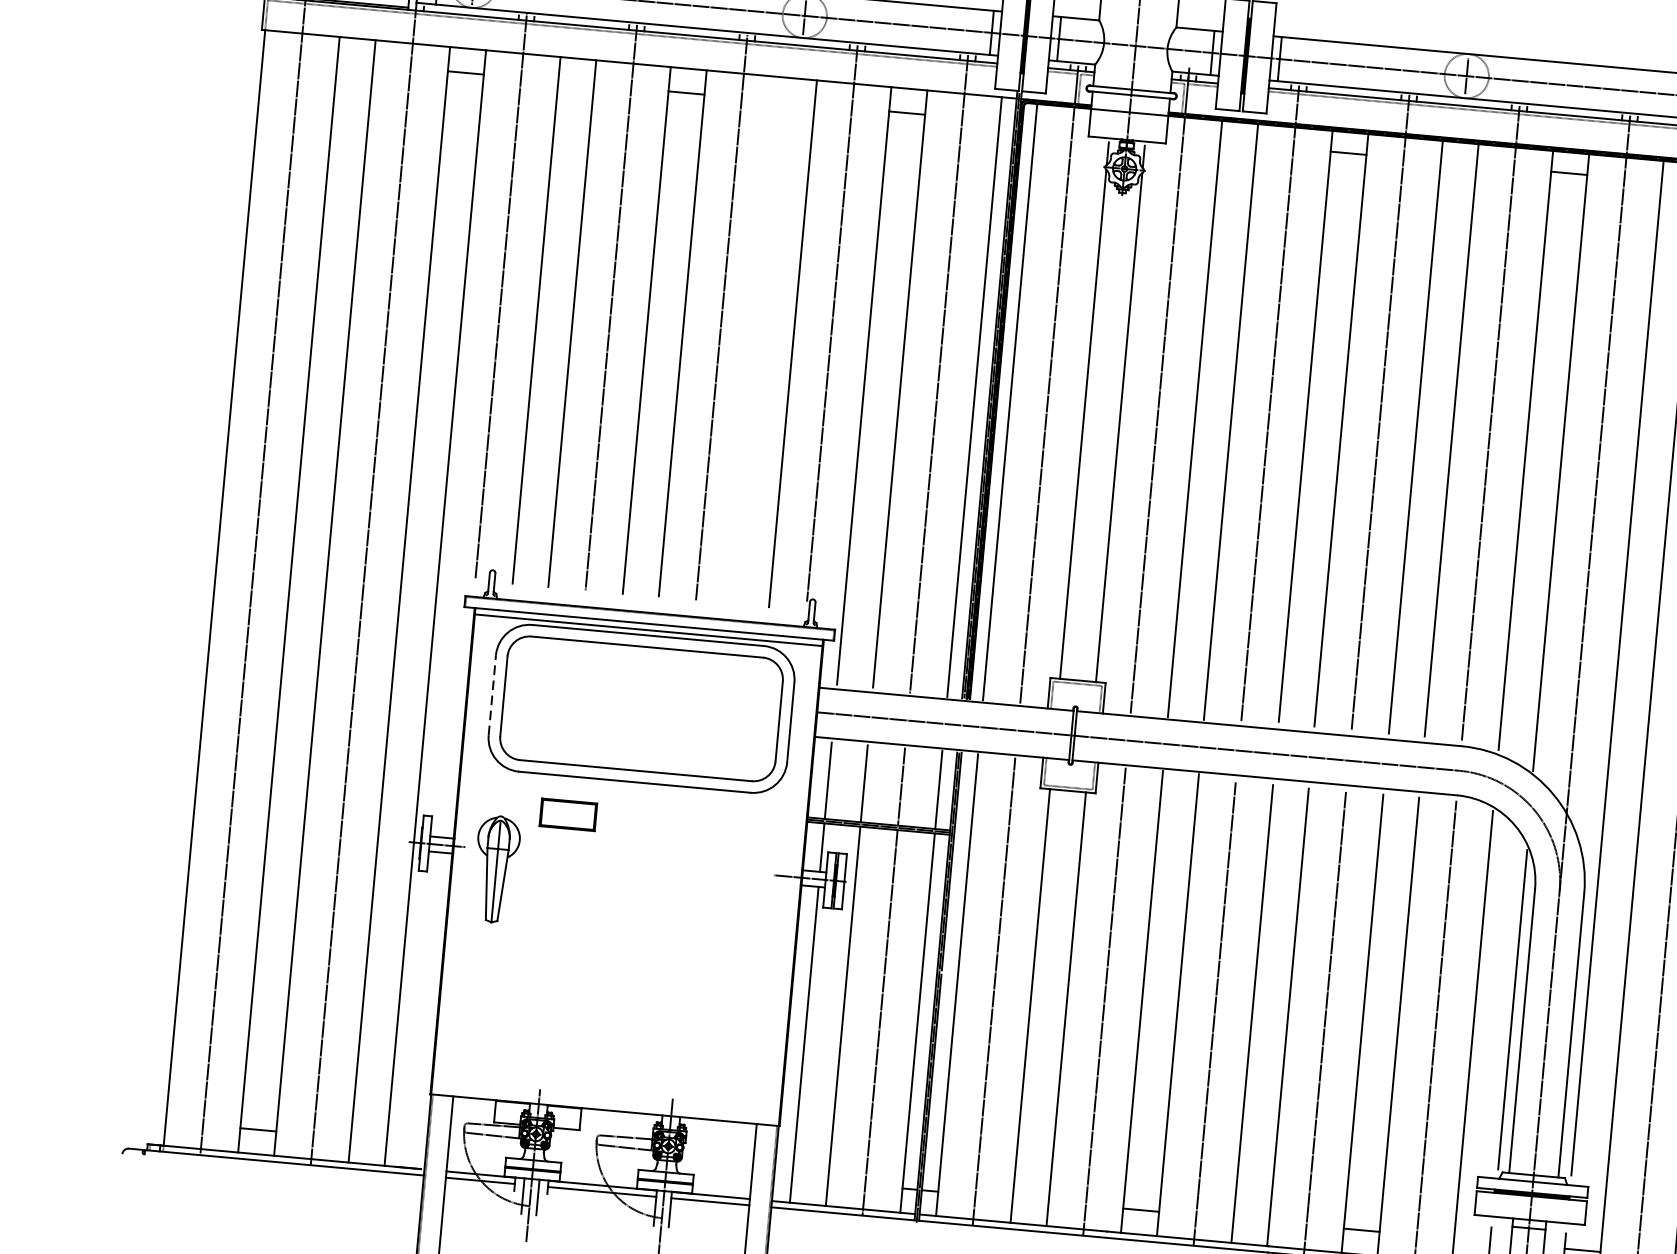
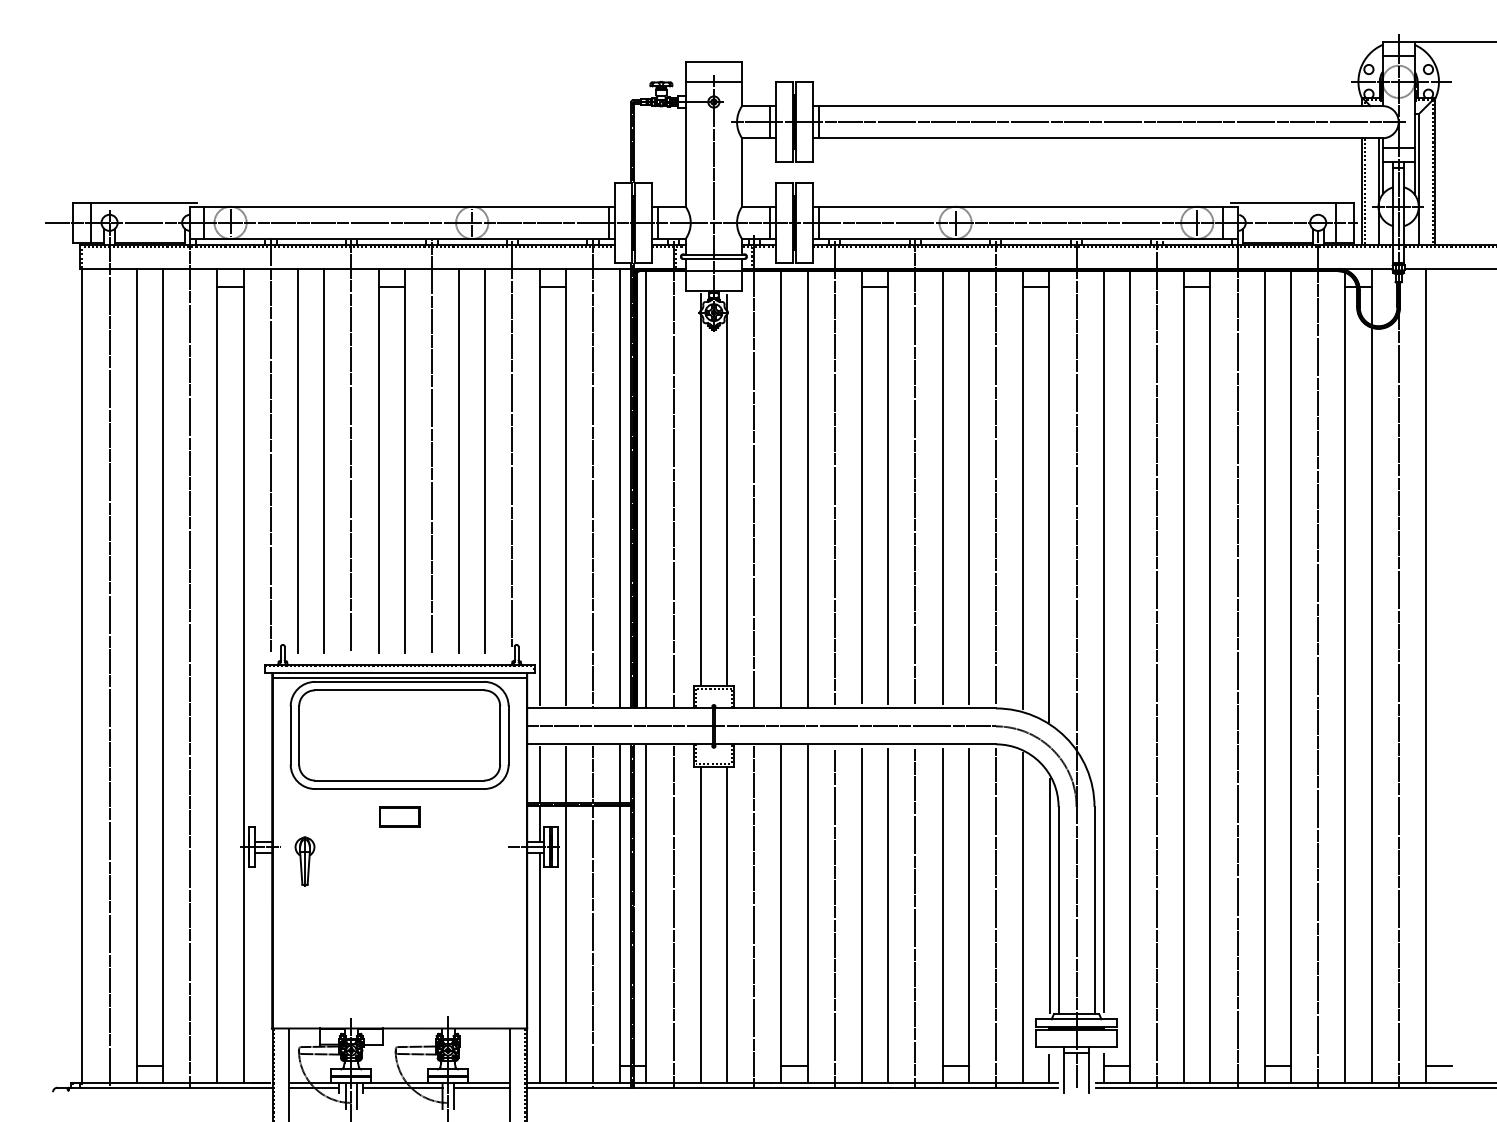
line: (757, 339) -> (459, 460), added
line: (492, 693) -> (290, 734), dashed -> solid
part: (568, 814) -> (399, 816), moved
part: (495, 869) -> (304, 861), size x0.62

